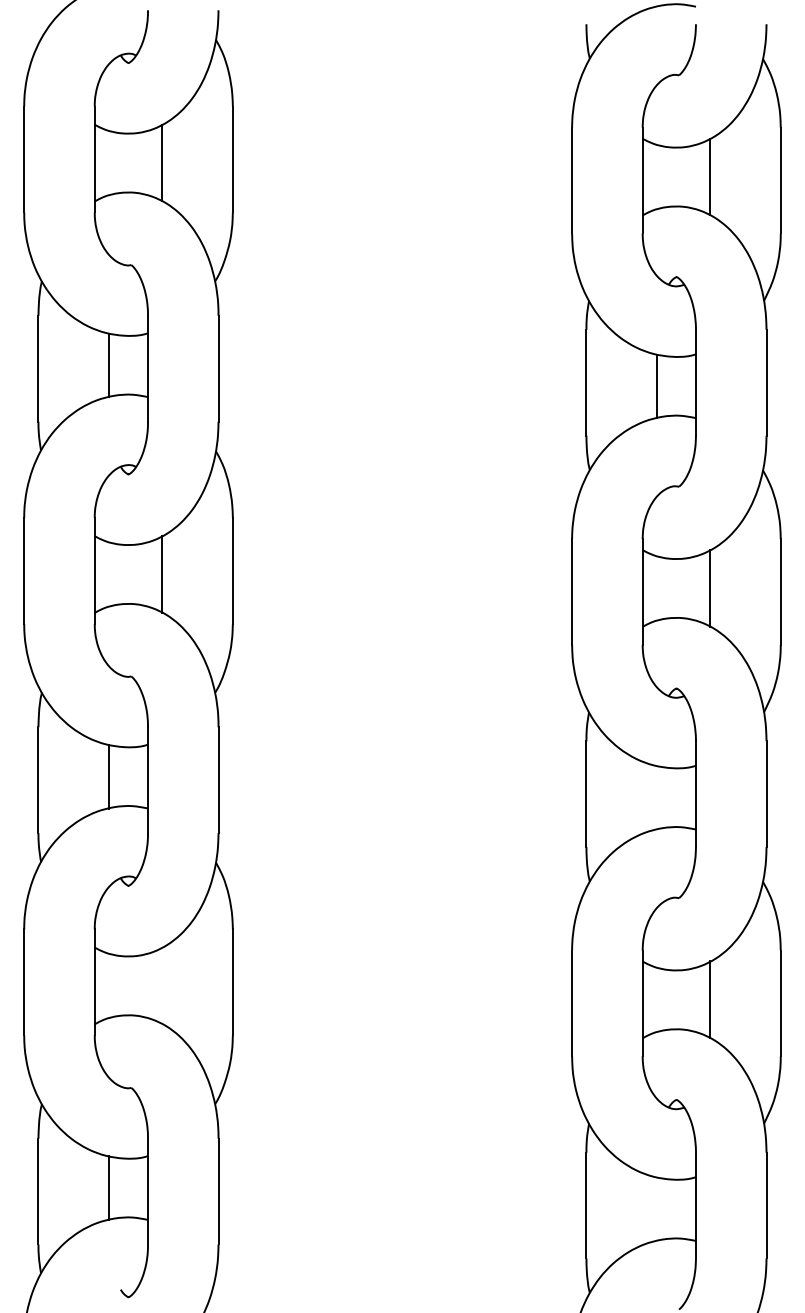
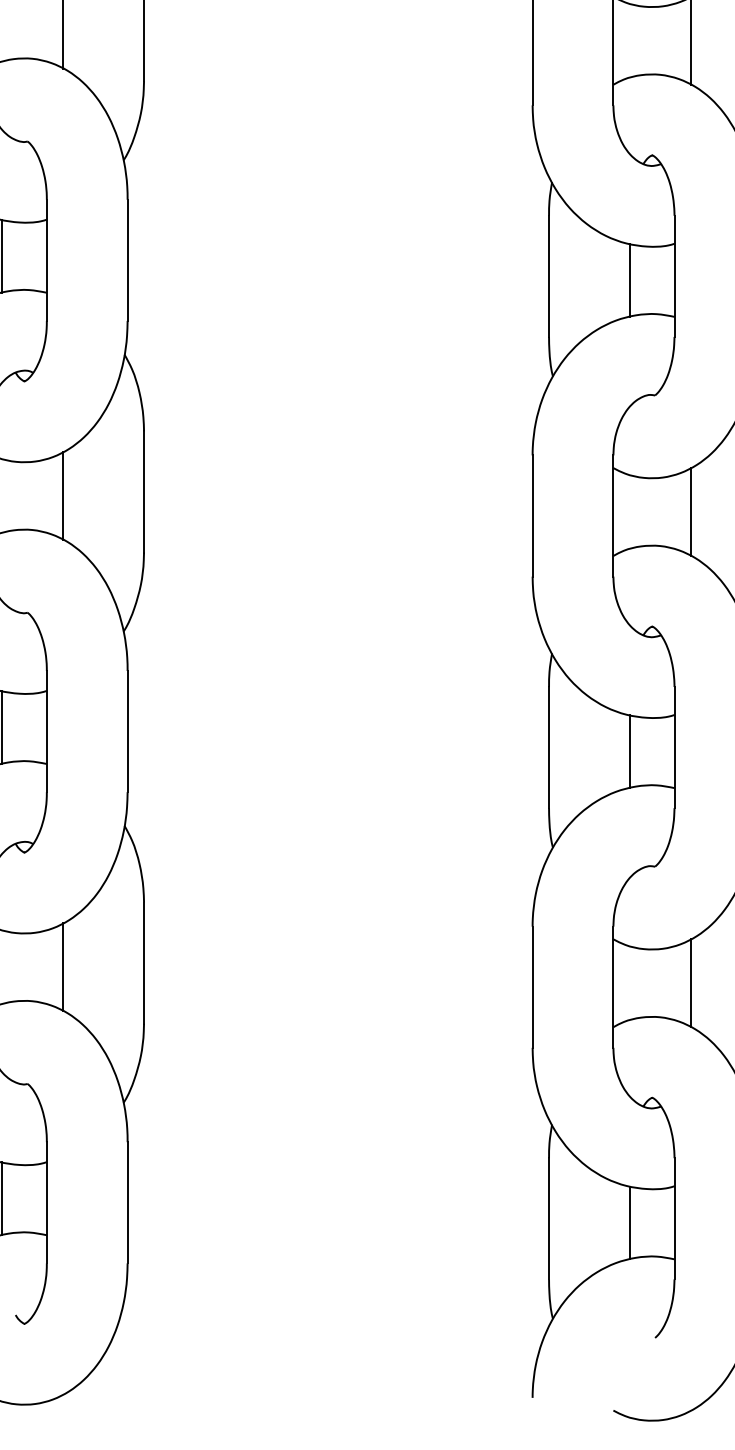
line: (656, 797) -> (629, 751), added
line: (162, 985) -> (63, 966), added
line: (656, 1209) -> (629, 1223), added

